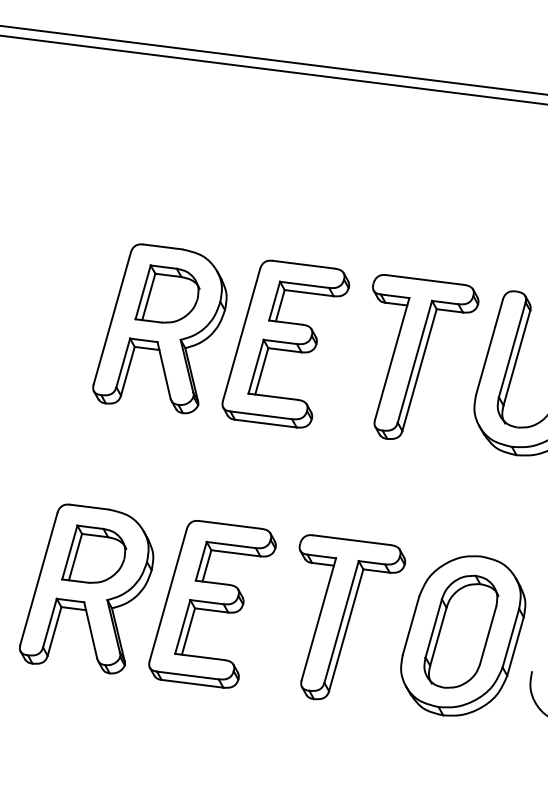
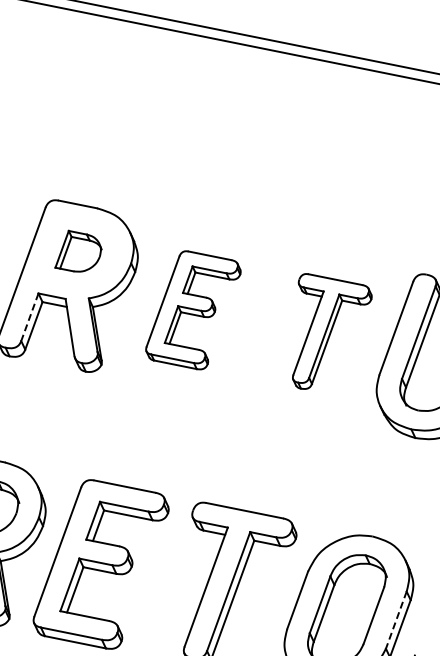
part: (167, 293) -> (79, 251), size x0.7
part: (285, 343) -> (193, 309), size x0.7
part: (425, 356) -> (331, 332), size x0.7
line: (123, 363) -> (30, 317), solid -> dashed
line: (510, 638) -> (395, 620), solid -> dashed

